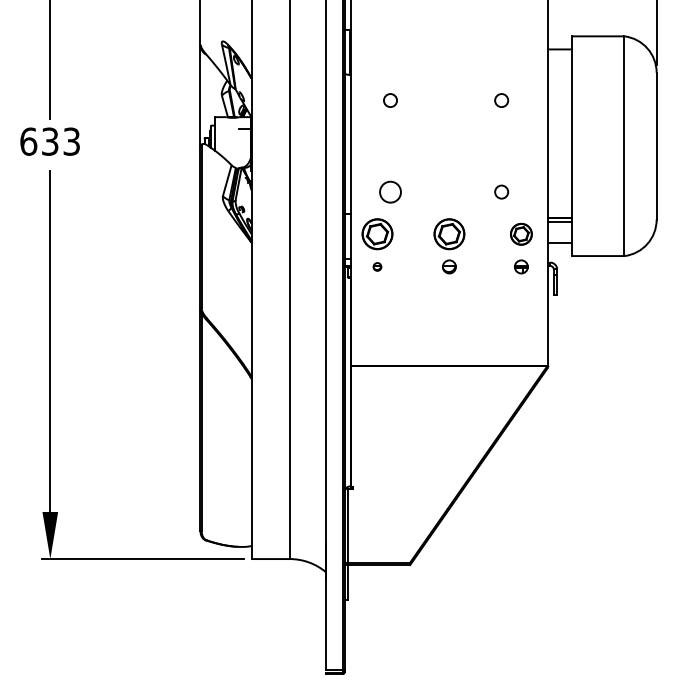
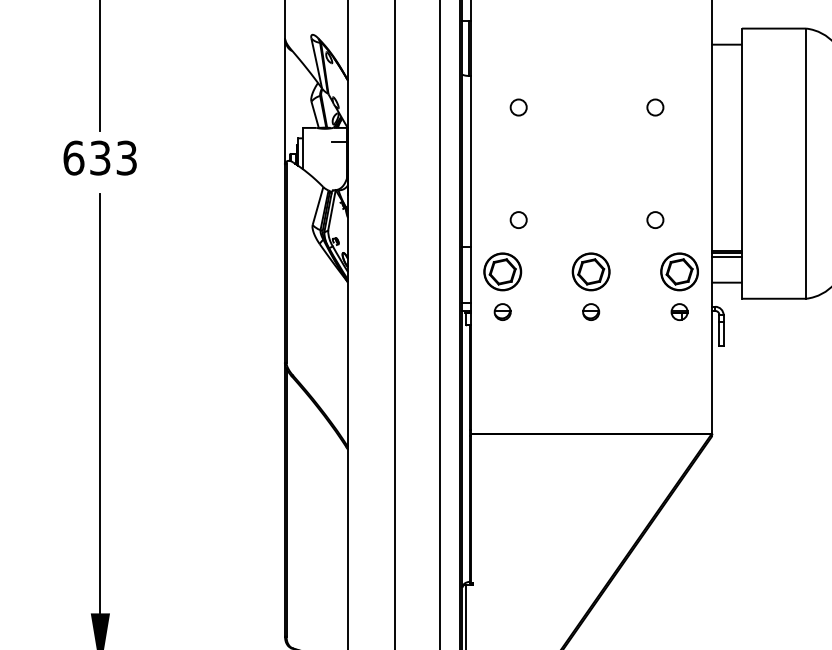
circle: (390, 191) -> (518, 219), size x0.62
part: (521, 234) -> (679, 272), size x1.43
part: (377, 266) -> (502, 311), size x1.67

